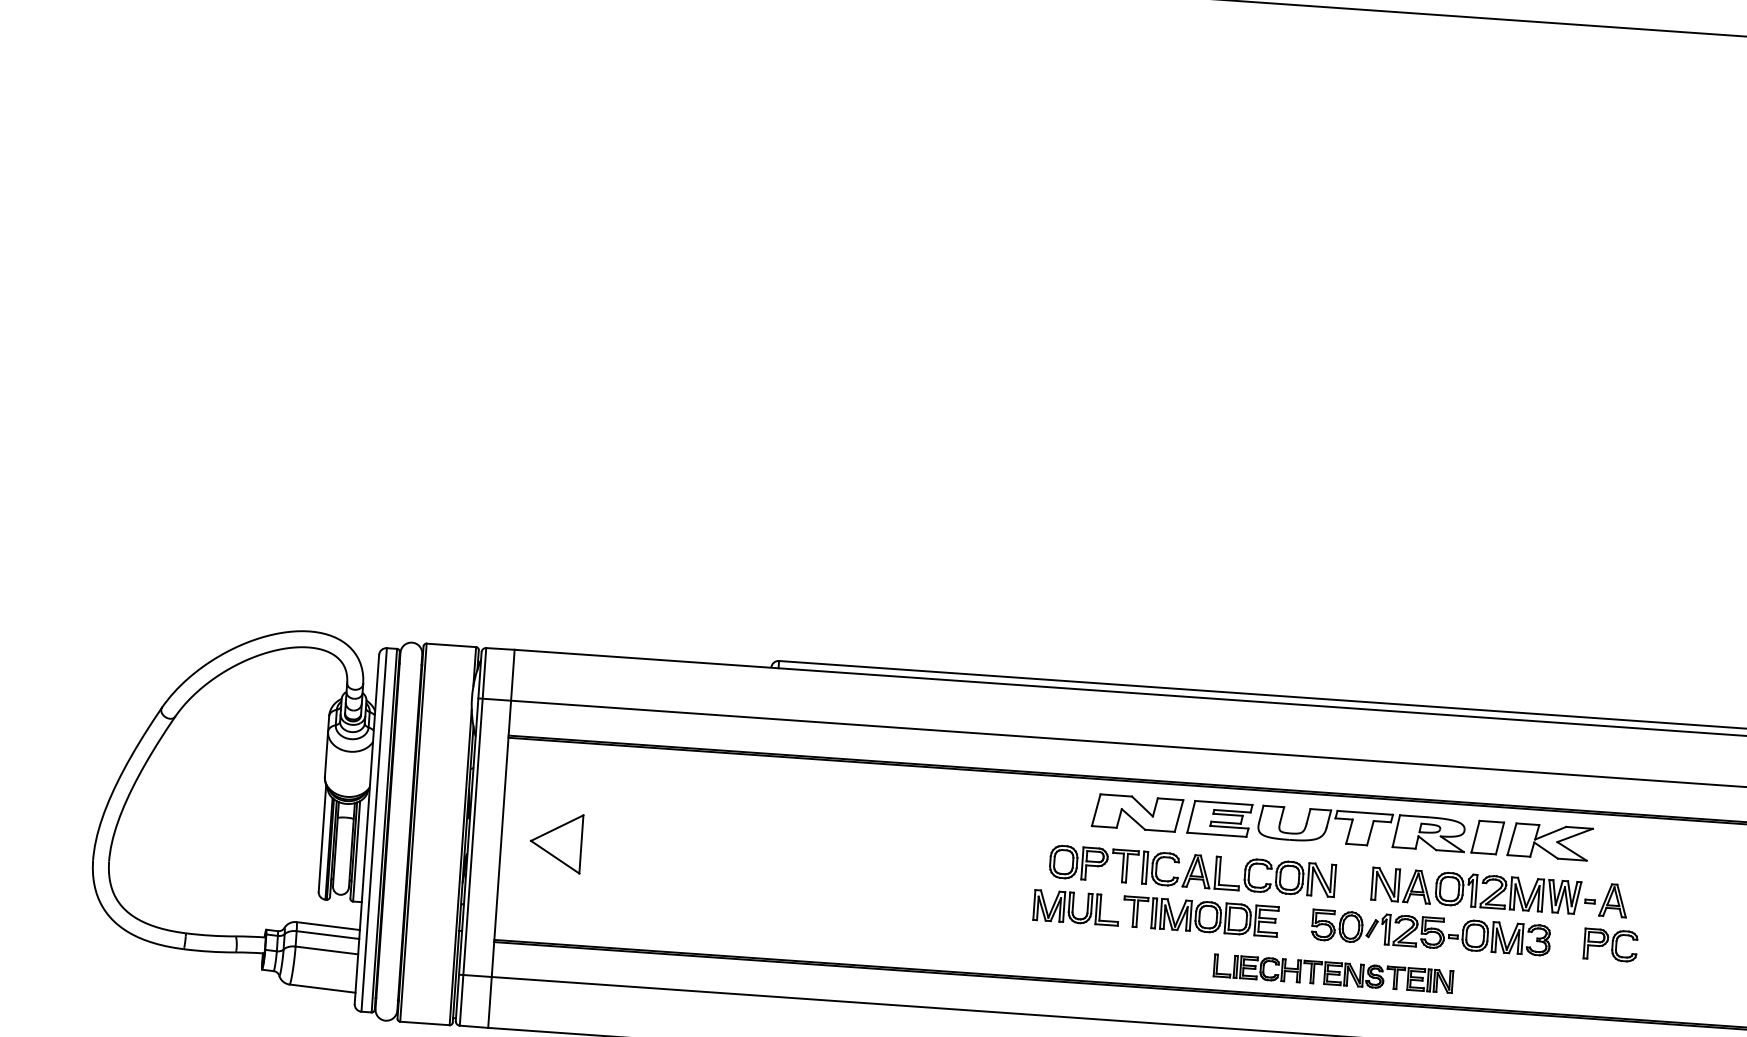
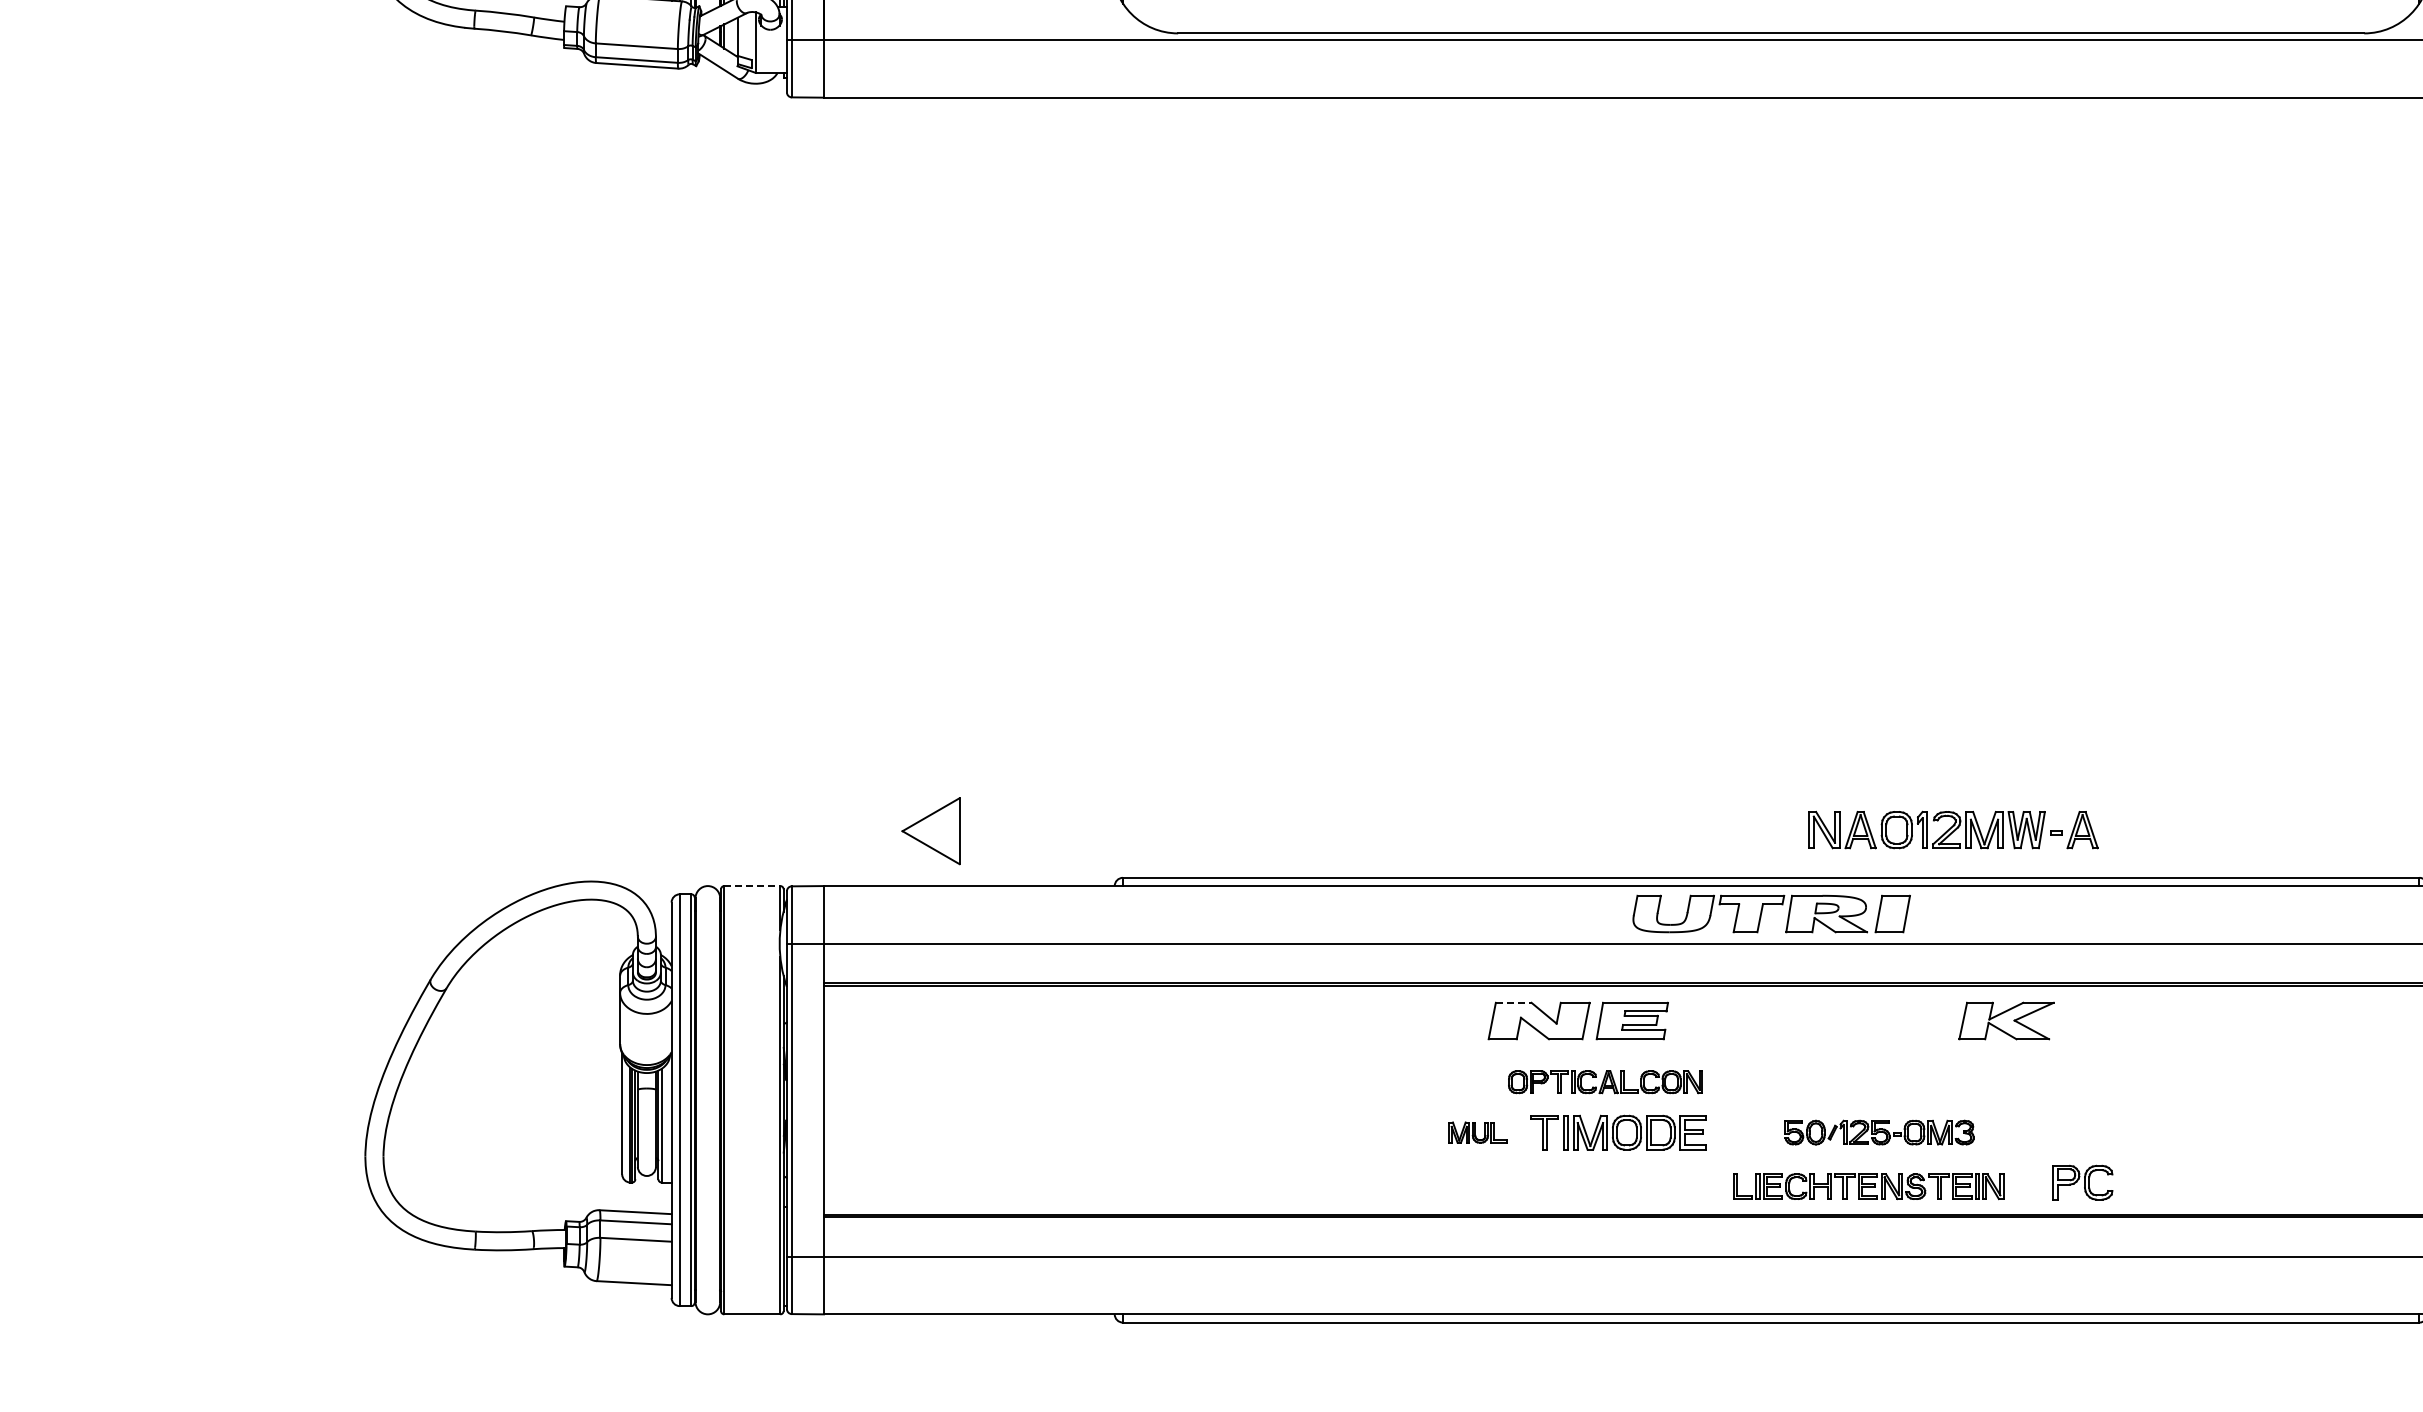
line: (451, 645) -> (752, 886), solid -> dashed
line: (1116, 795) -> (1513, 1002), solid -> dashed
part: (1381, 821) -> (1771, 904), moved
part: (555, 842) -> (930, 831), moved
part: (1192, 871) -> (1605, 1082), size x0.6
part: (1499, 892) -> (1953, 829), moved
part: (1076, 907) -> (1477, 1132), size x0.6
part: (1431, 932) -> (1879, 1132), size x0.7
part: (1610, 945) -> (2082, 1182), moved
part: (1333, 973) -> (1868, 1186), moved

